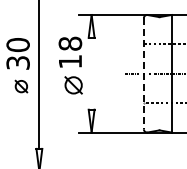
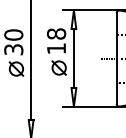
line: (91, 73) -> (73, 58), added
line: (143, 73) -> (116, 58), dashed -> solid
part: (21, 86) -> (16, 68), size x1.43

